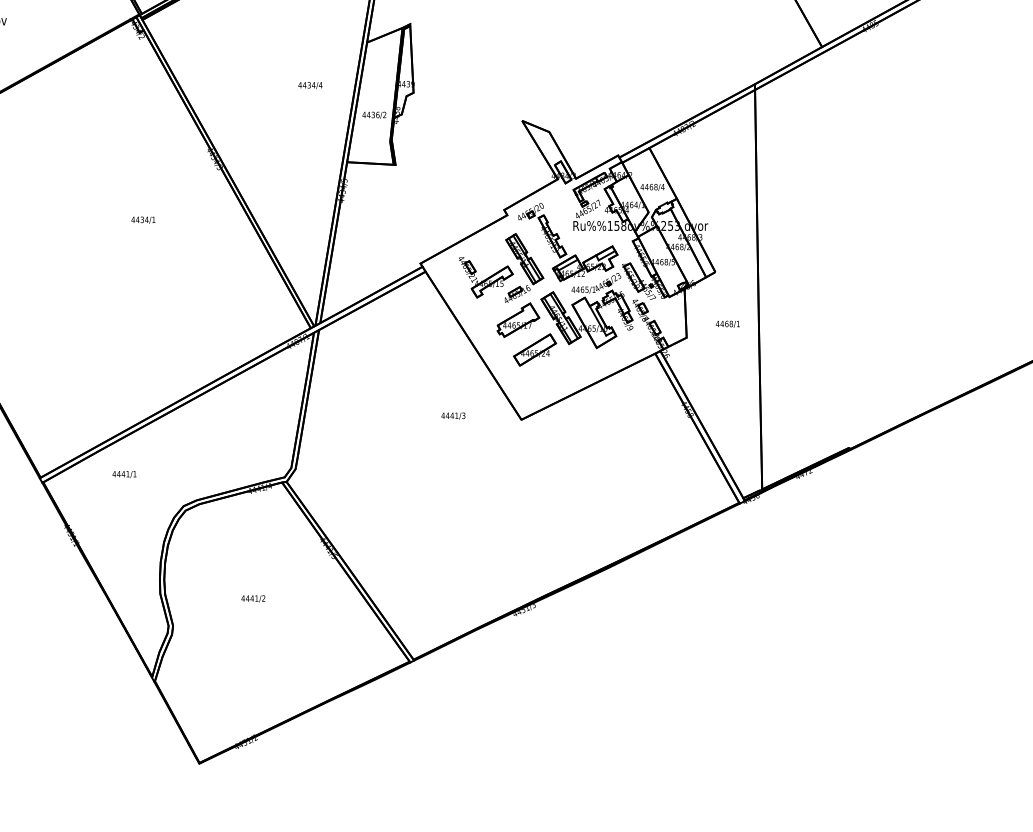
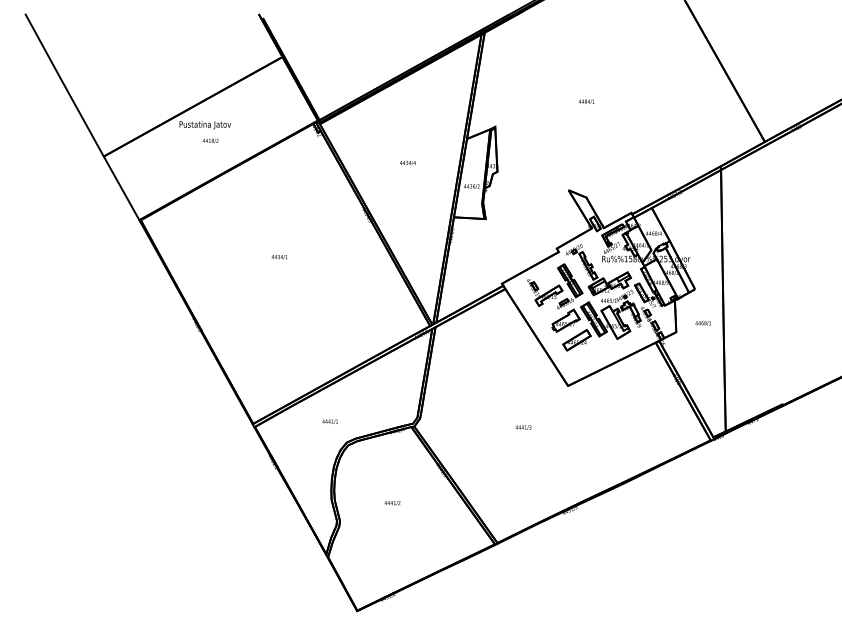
text: (309, 86) -> (407, 163), moved
text: (143, 220) -> (279, 257), moved
text: (453, 416) -> (523, 427), moved
text: (123, 474) -> (329, 421), moved

